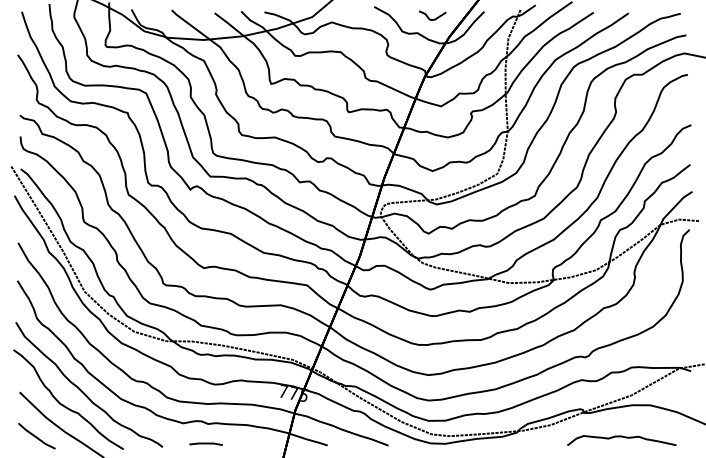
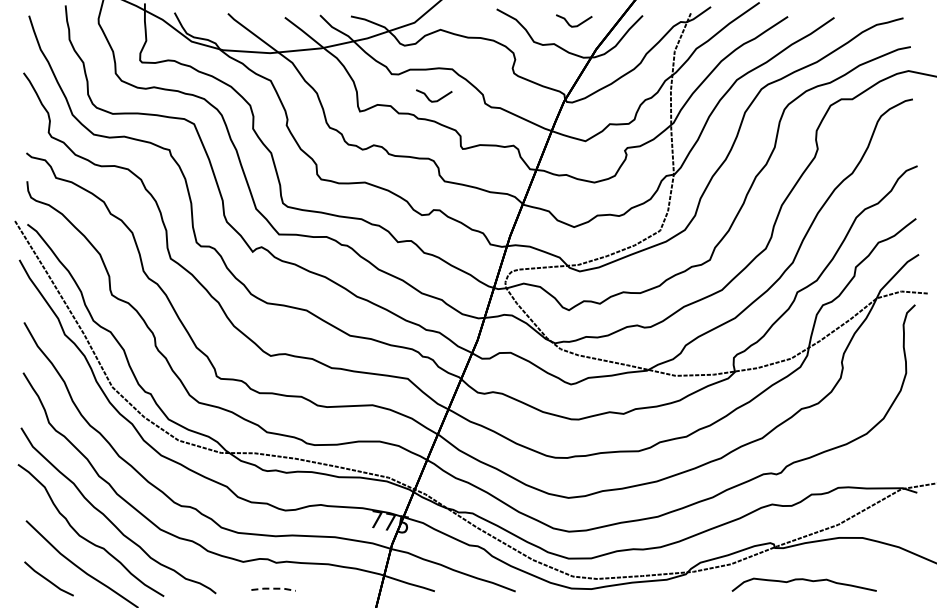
curve: (329, 74) -> (437, 99), added
curve: (621, 437) -> (803, 580), moved
line: (206, 443) -> (273, 588), solid -> dashed

